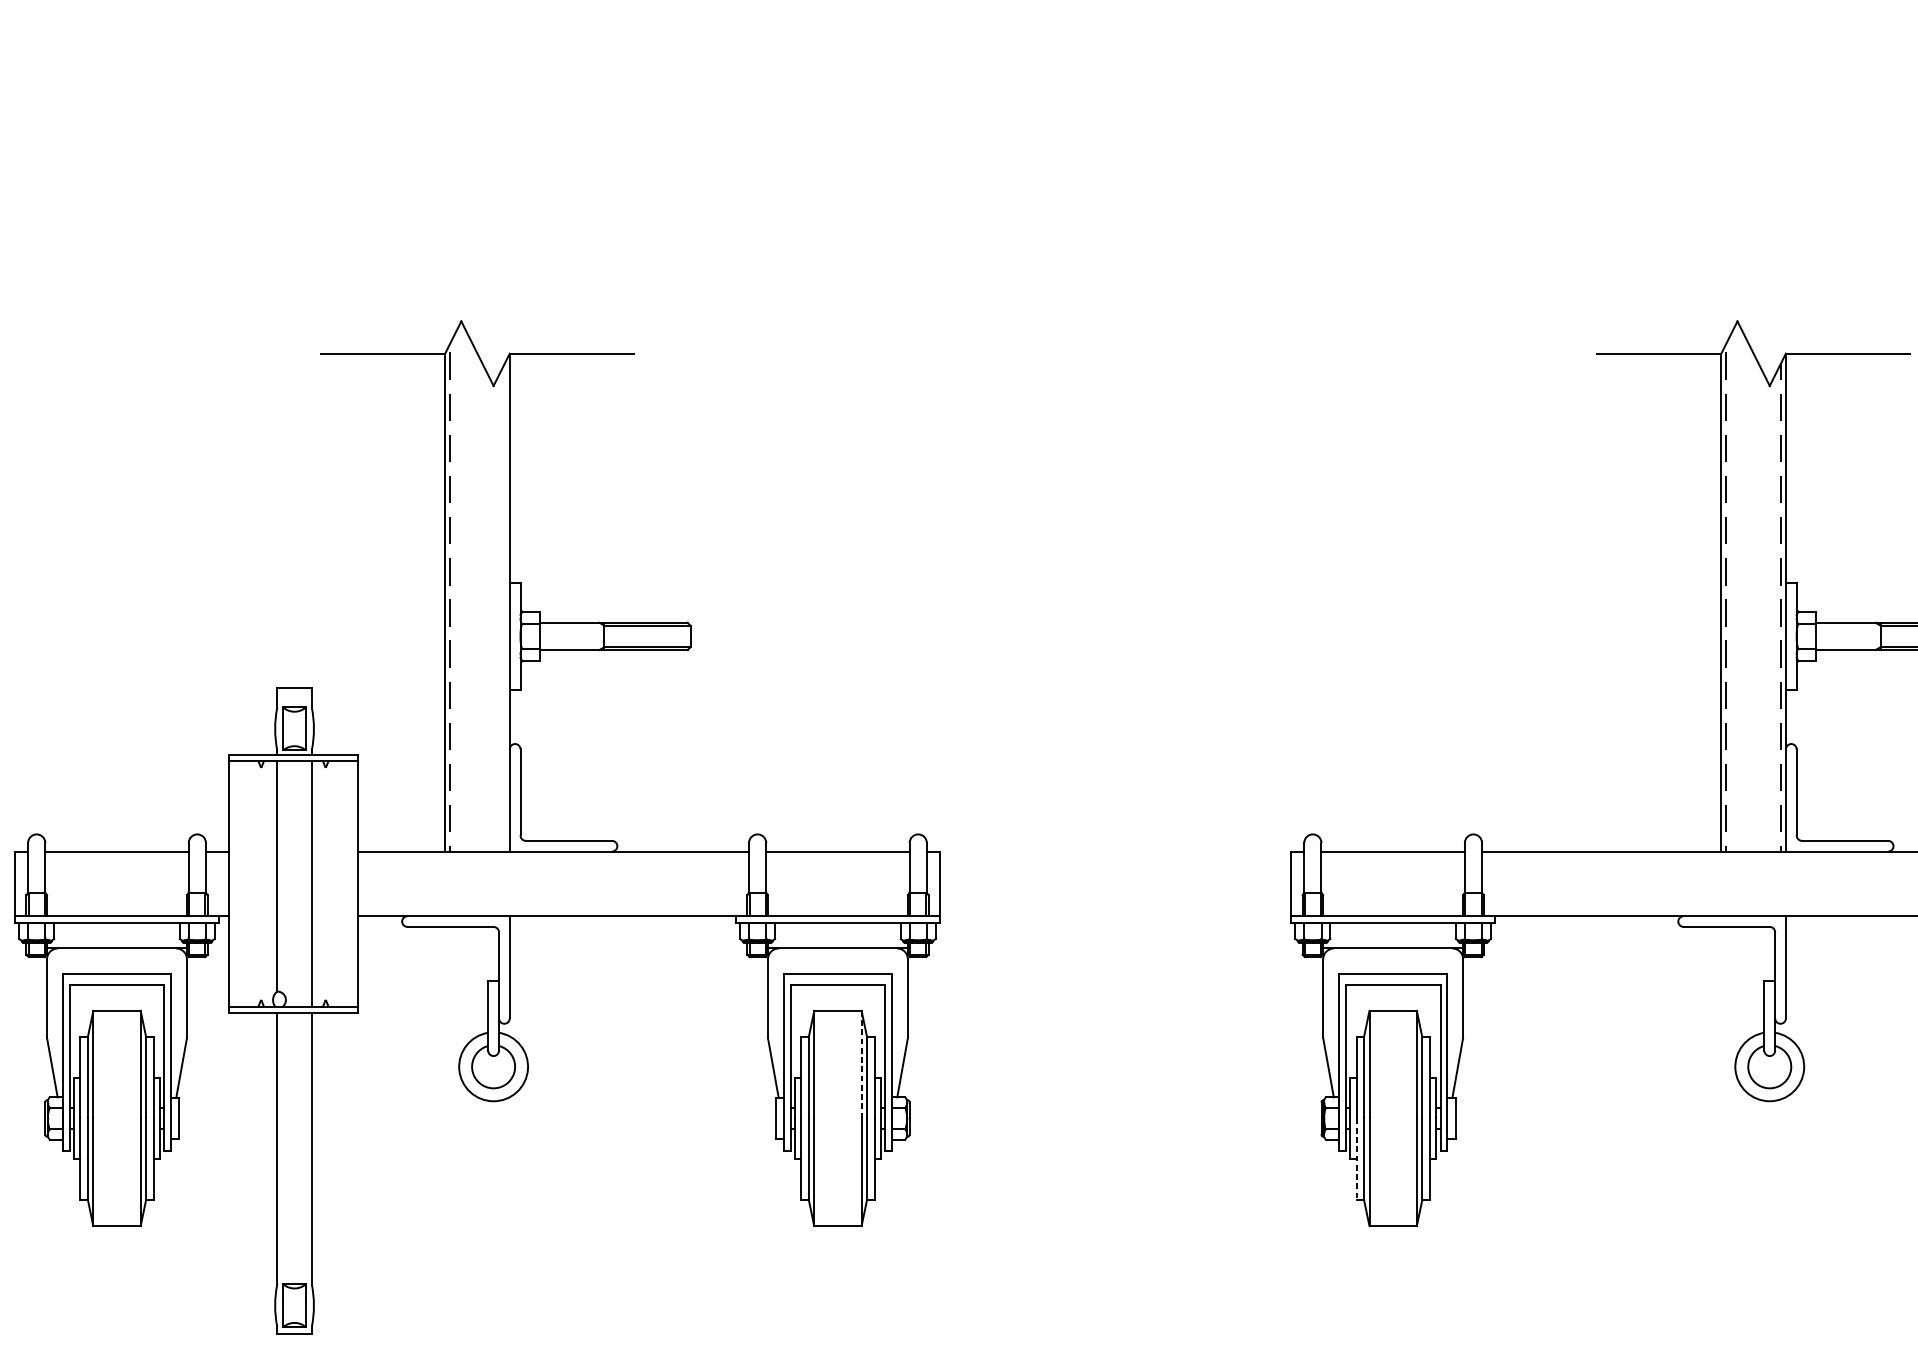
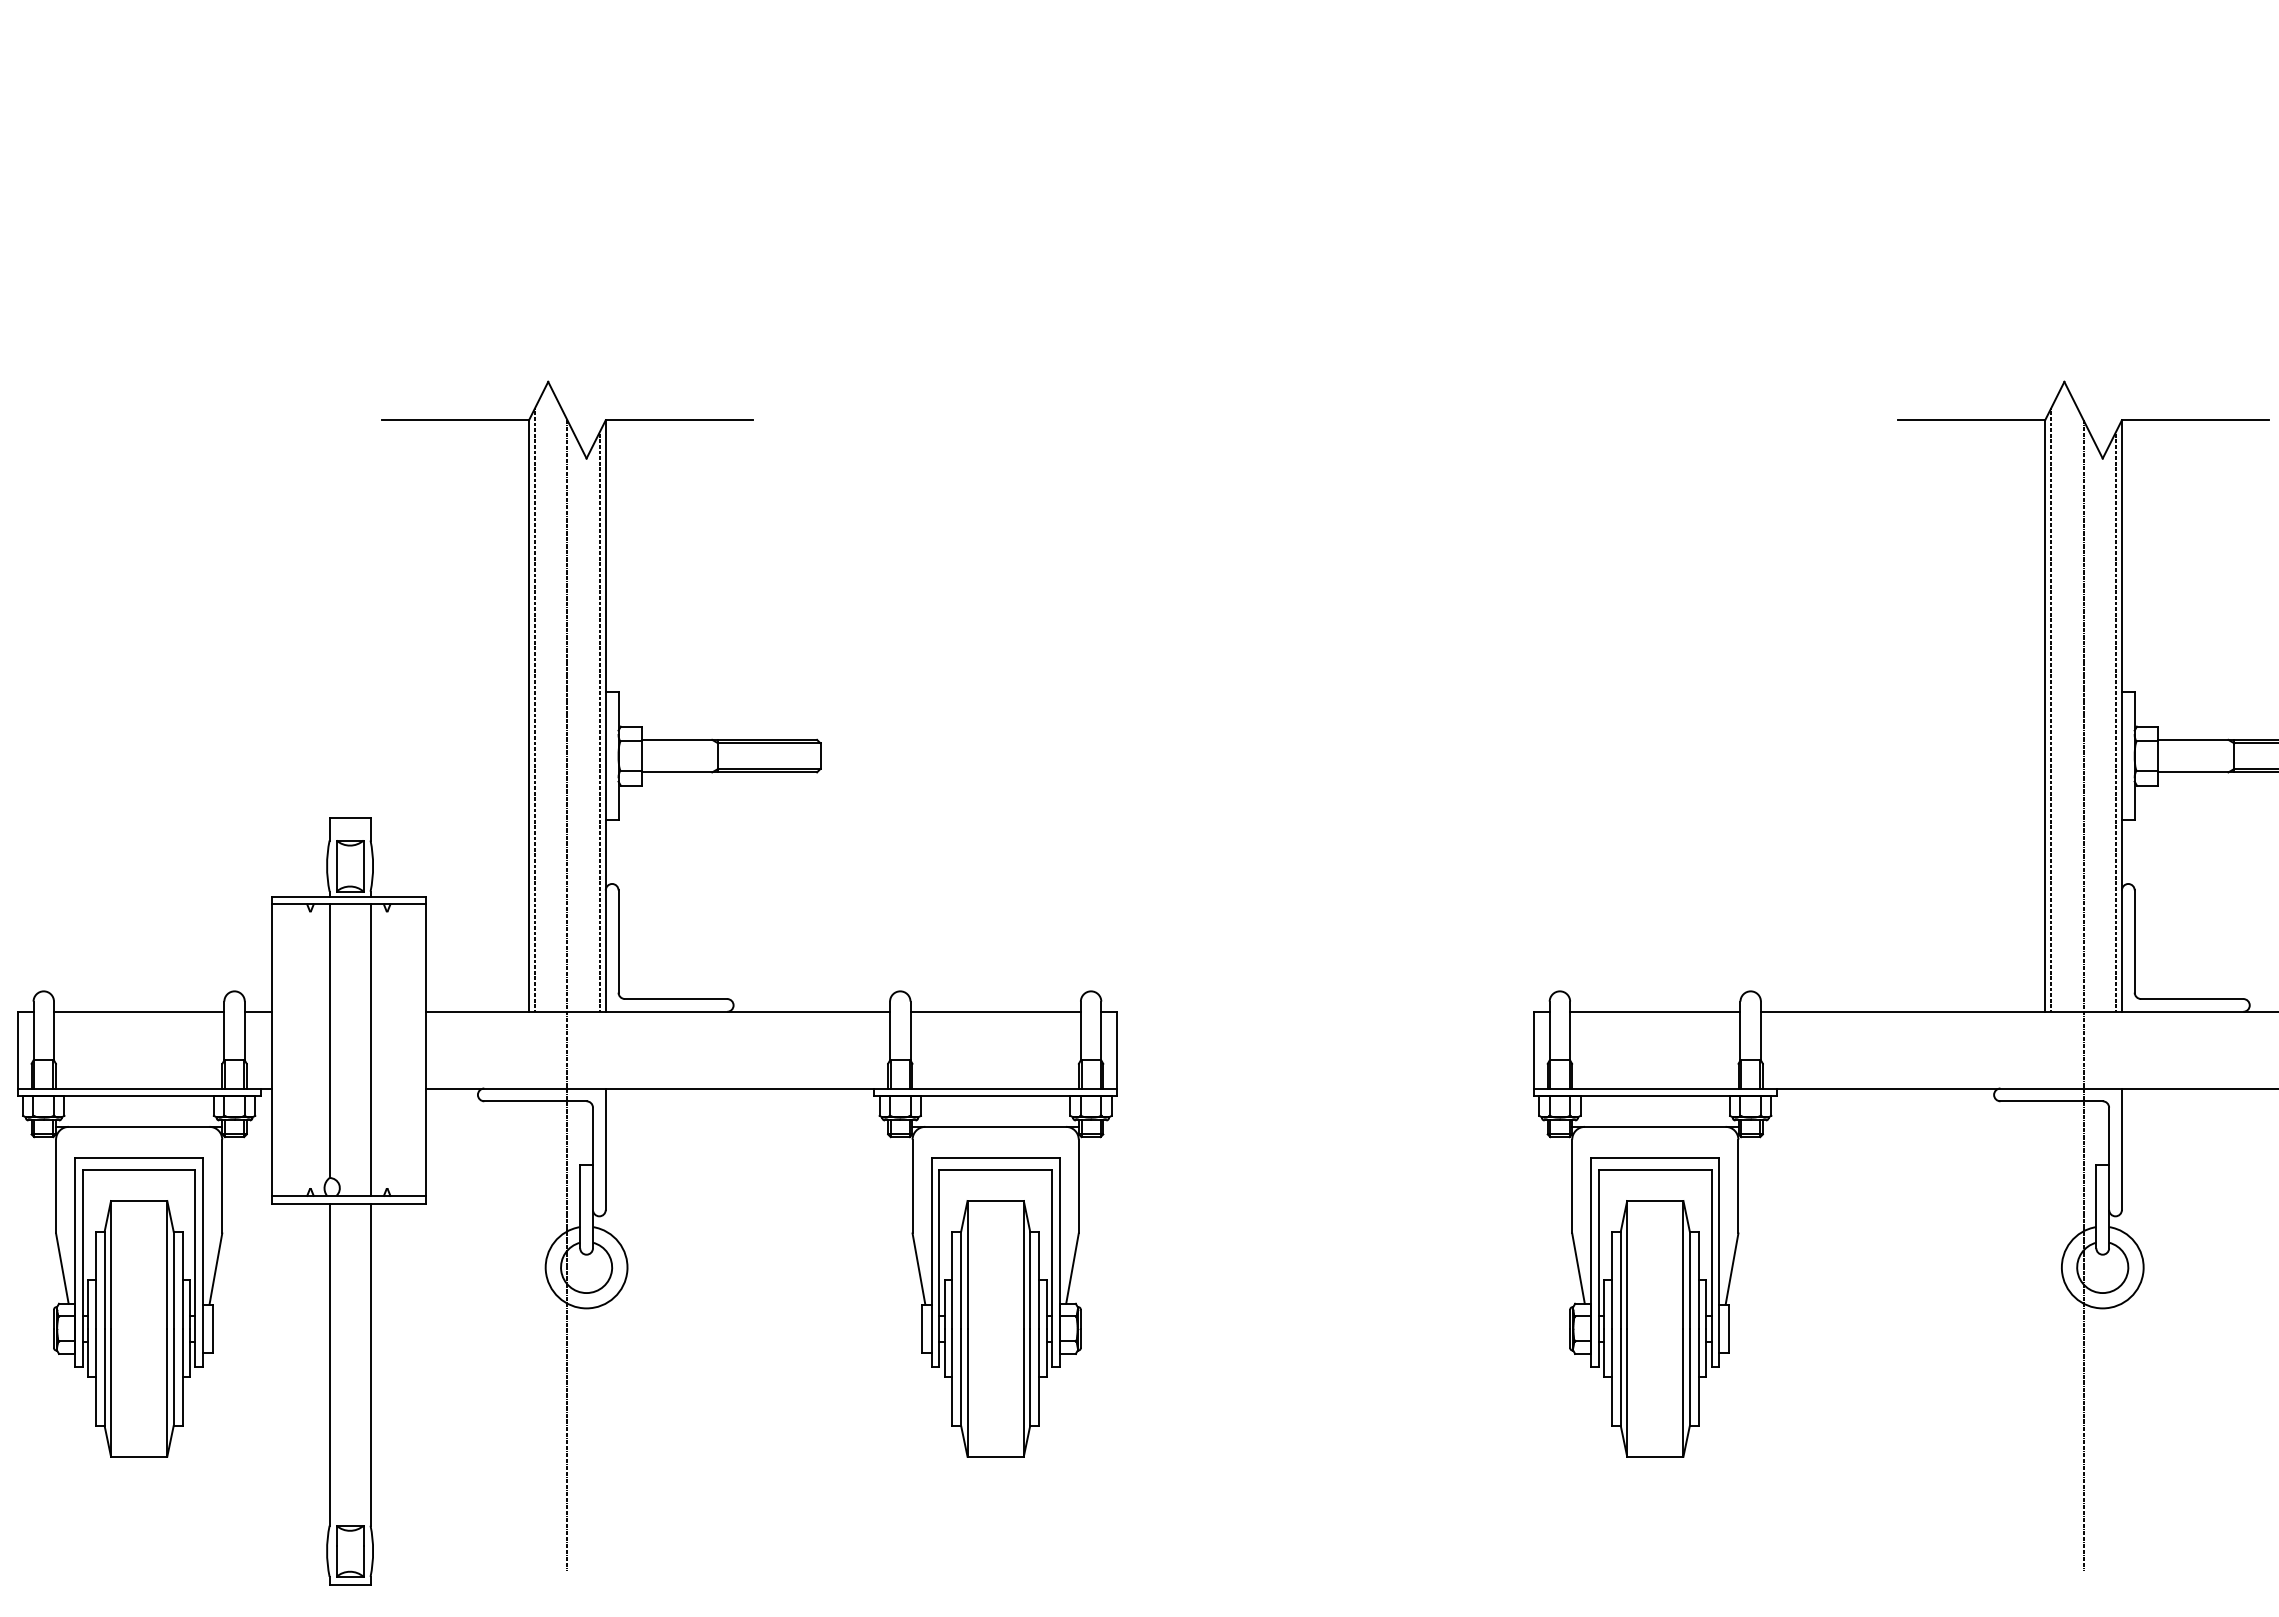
line: (504, 607) -> (599, 721), added
line: (477, 837) -> (567, 995), added
line: (1753, 837) -> (2083, 995), added
line: (861, 1064) -> (1023, 1264), dashed -> solid
line: (1356, 1159) -> (1611, 1377), dashed -> solid

